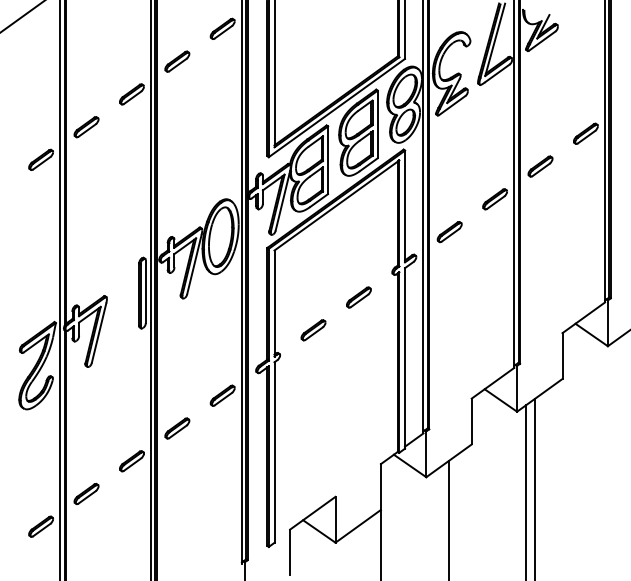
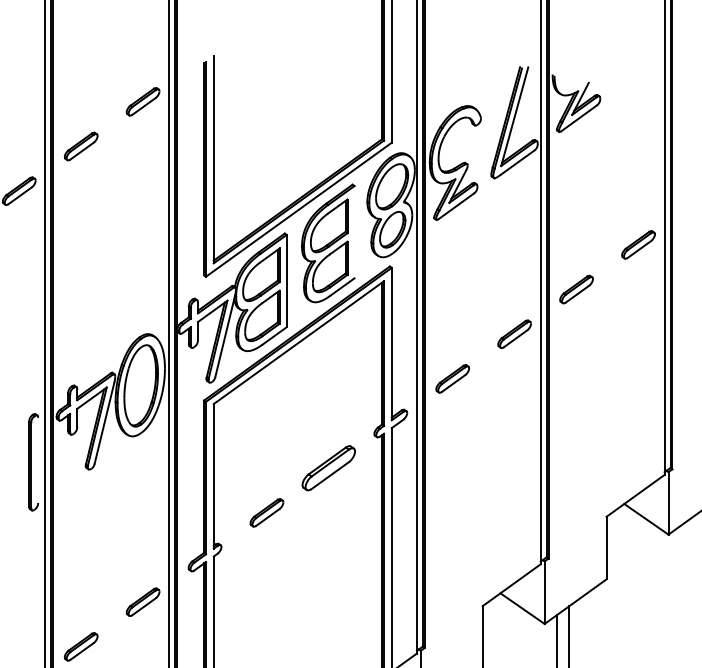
line: (377, 124) -> (354, 232), removed
line: (145, 291) -> (37, 459), removed
part: (358, 297) -> (328, 468), size x1.6

